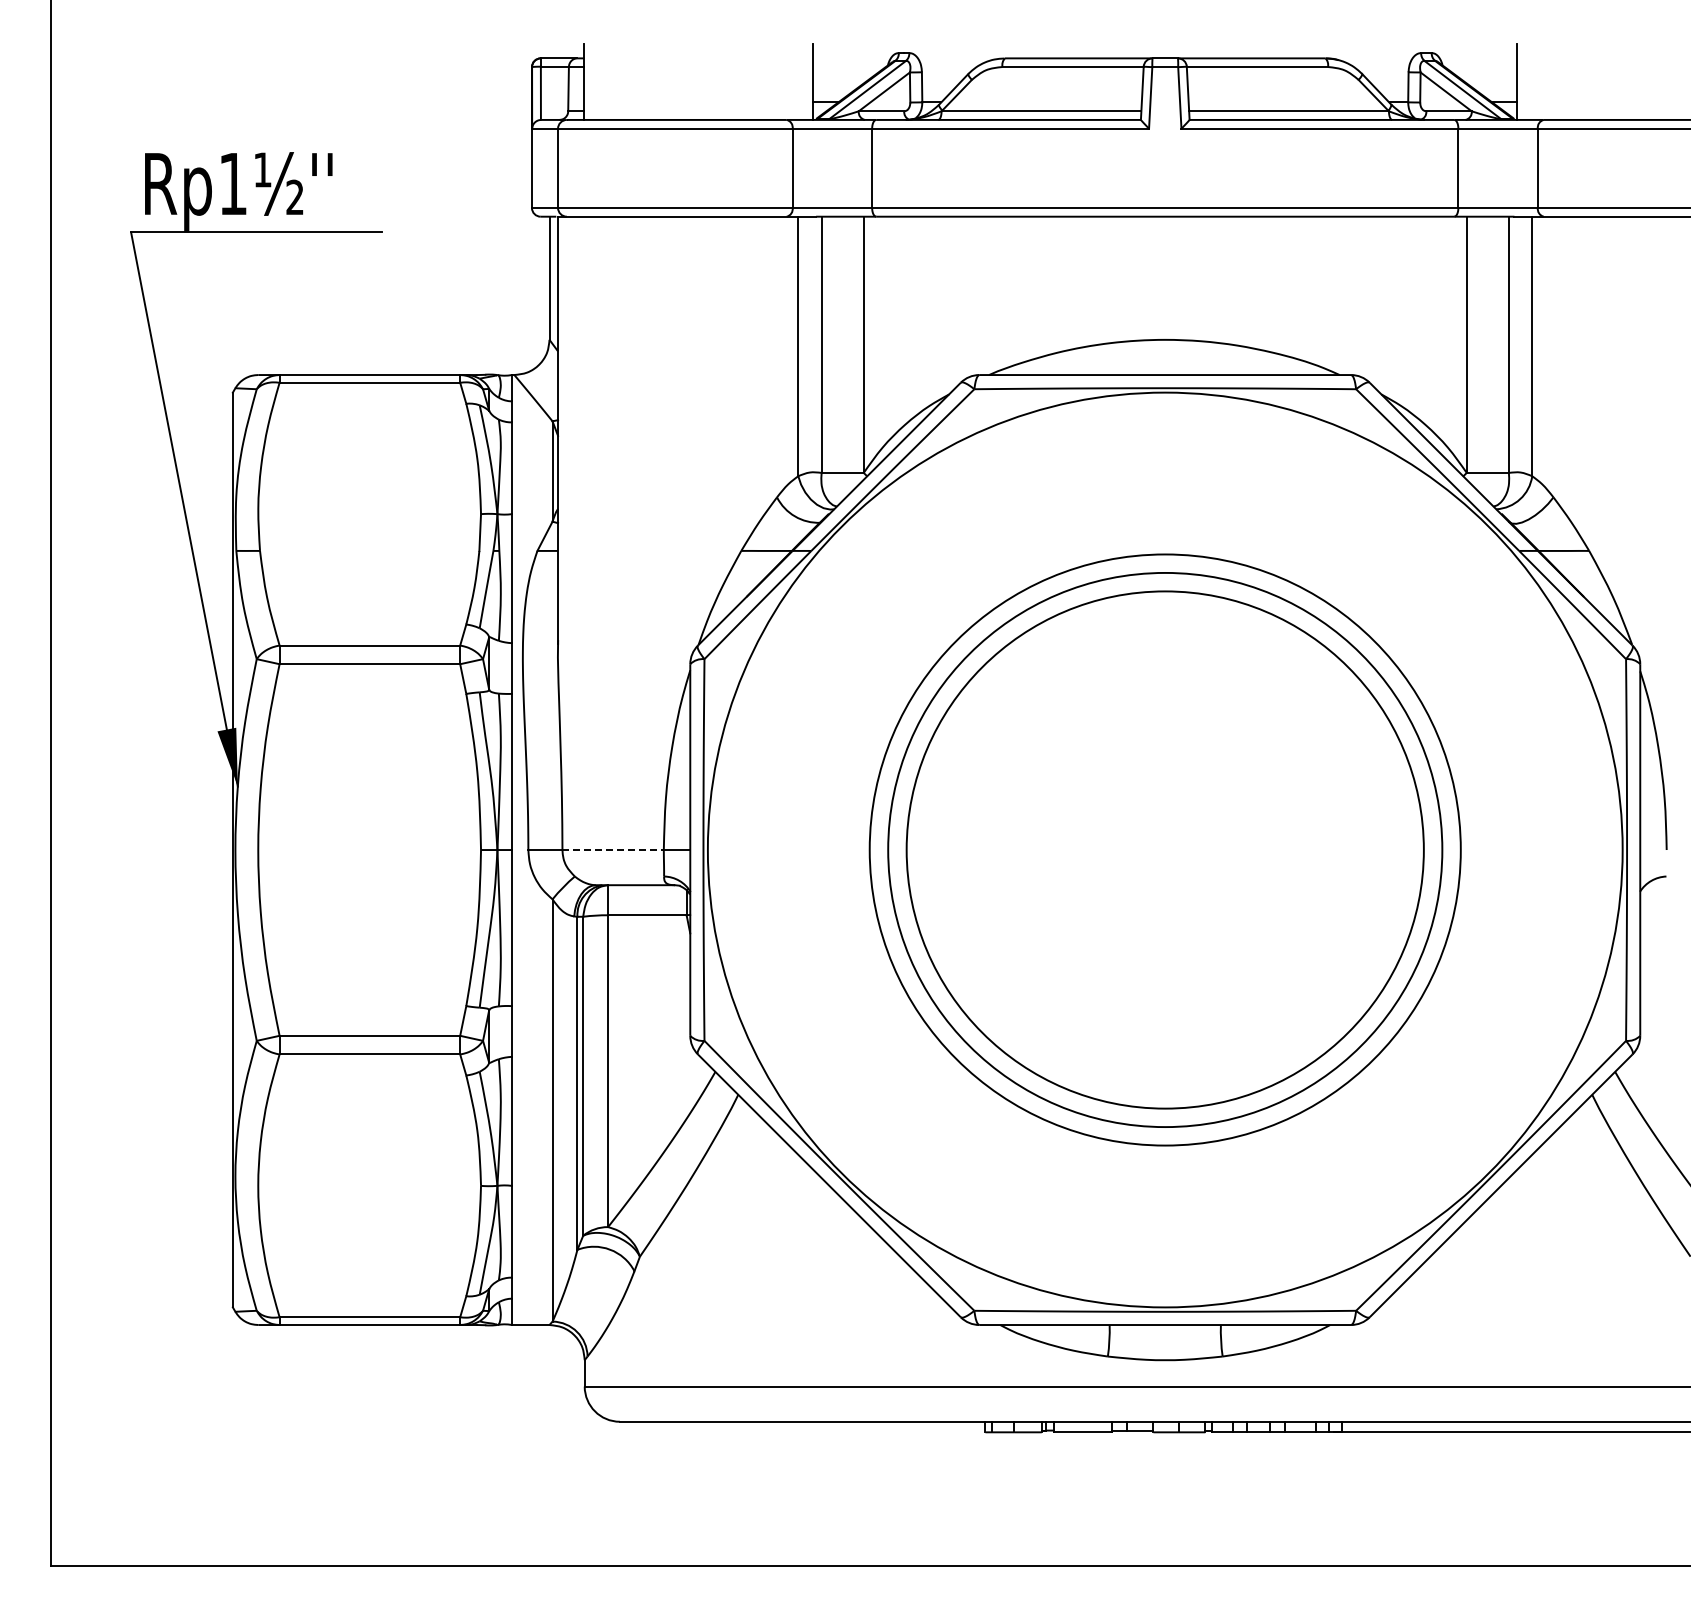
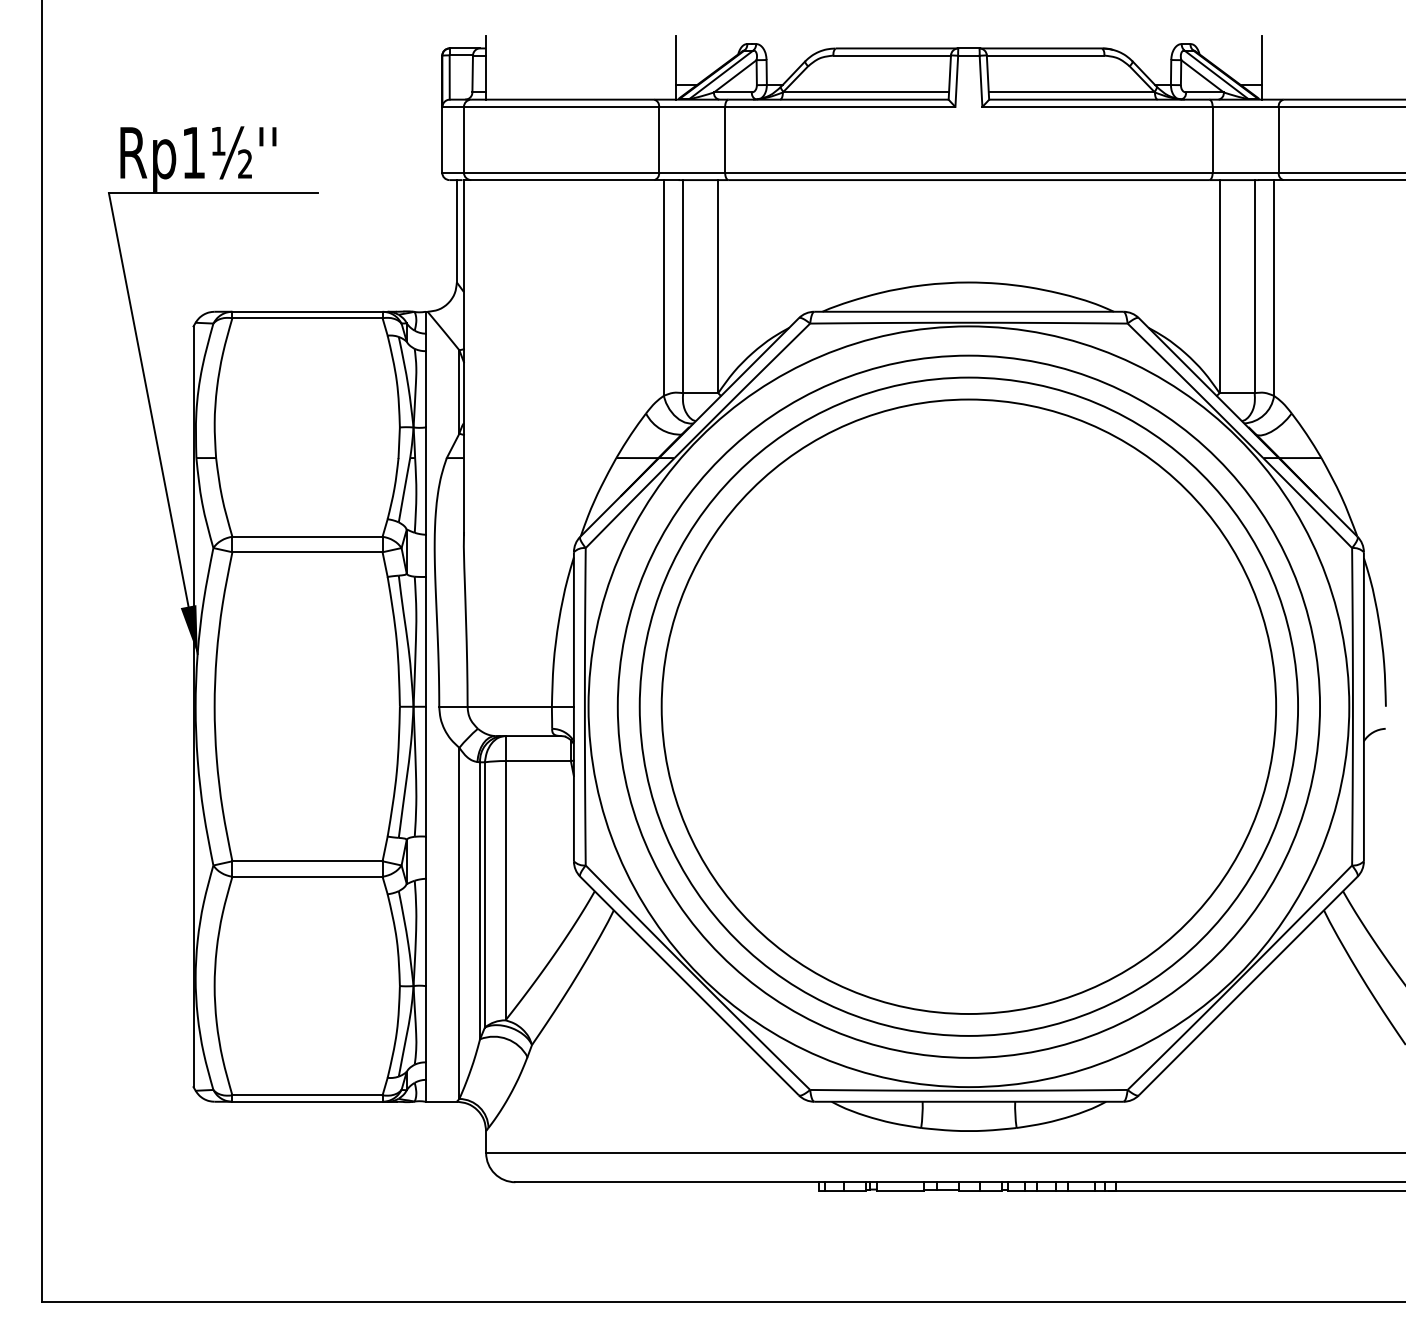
circle: (1164, 849) -> (968, 706), size x1.43
circle: (1165, 849) -> (969, 706), size x1.43
circle: (1165, 849) -> (969, 706), size x1.43
line: (613, 850) -> (510, 707), dashed -> solid

